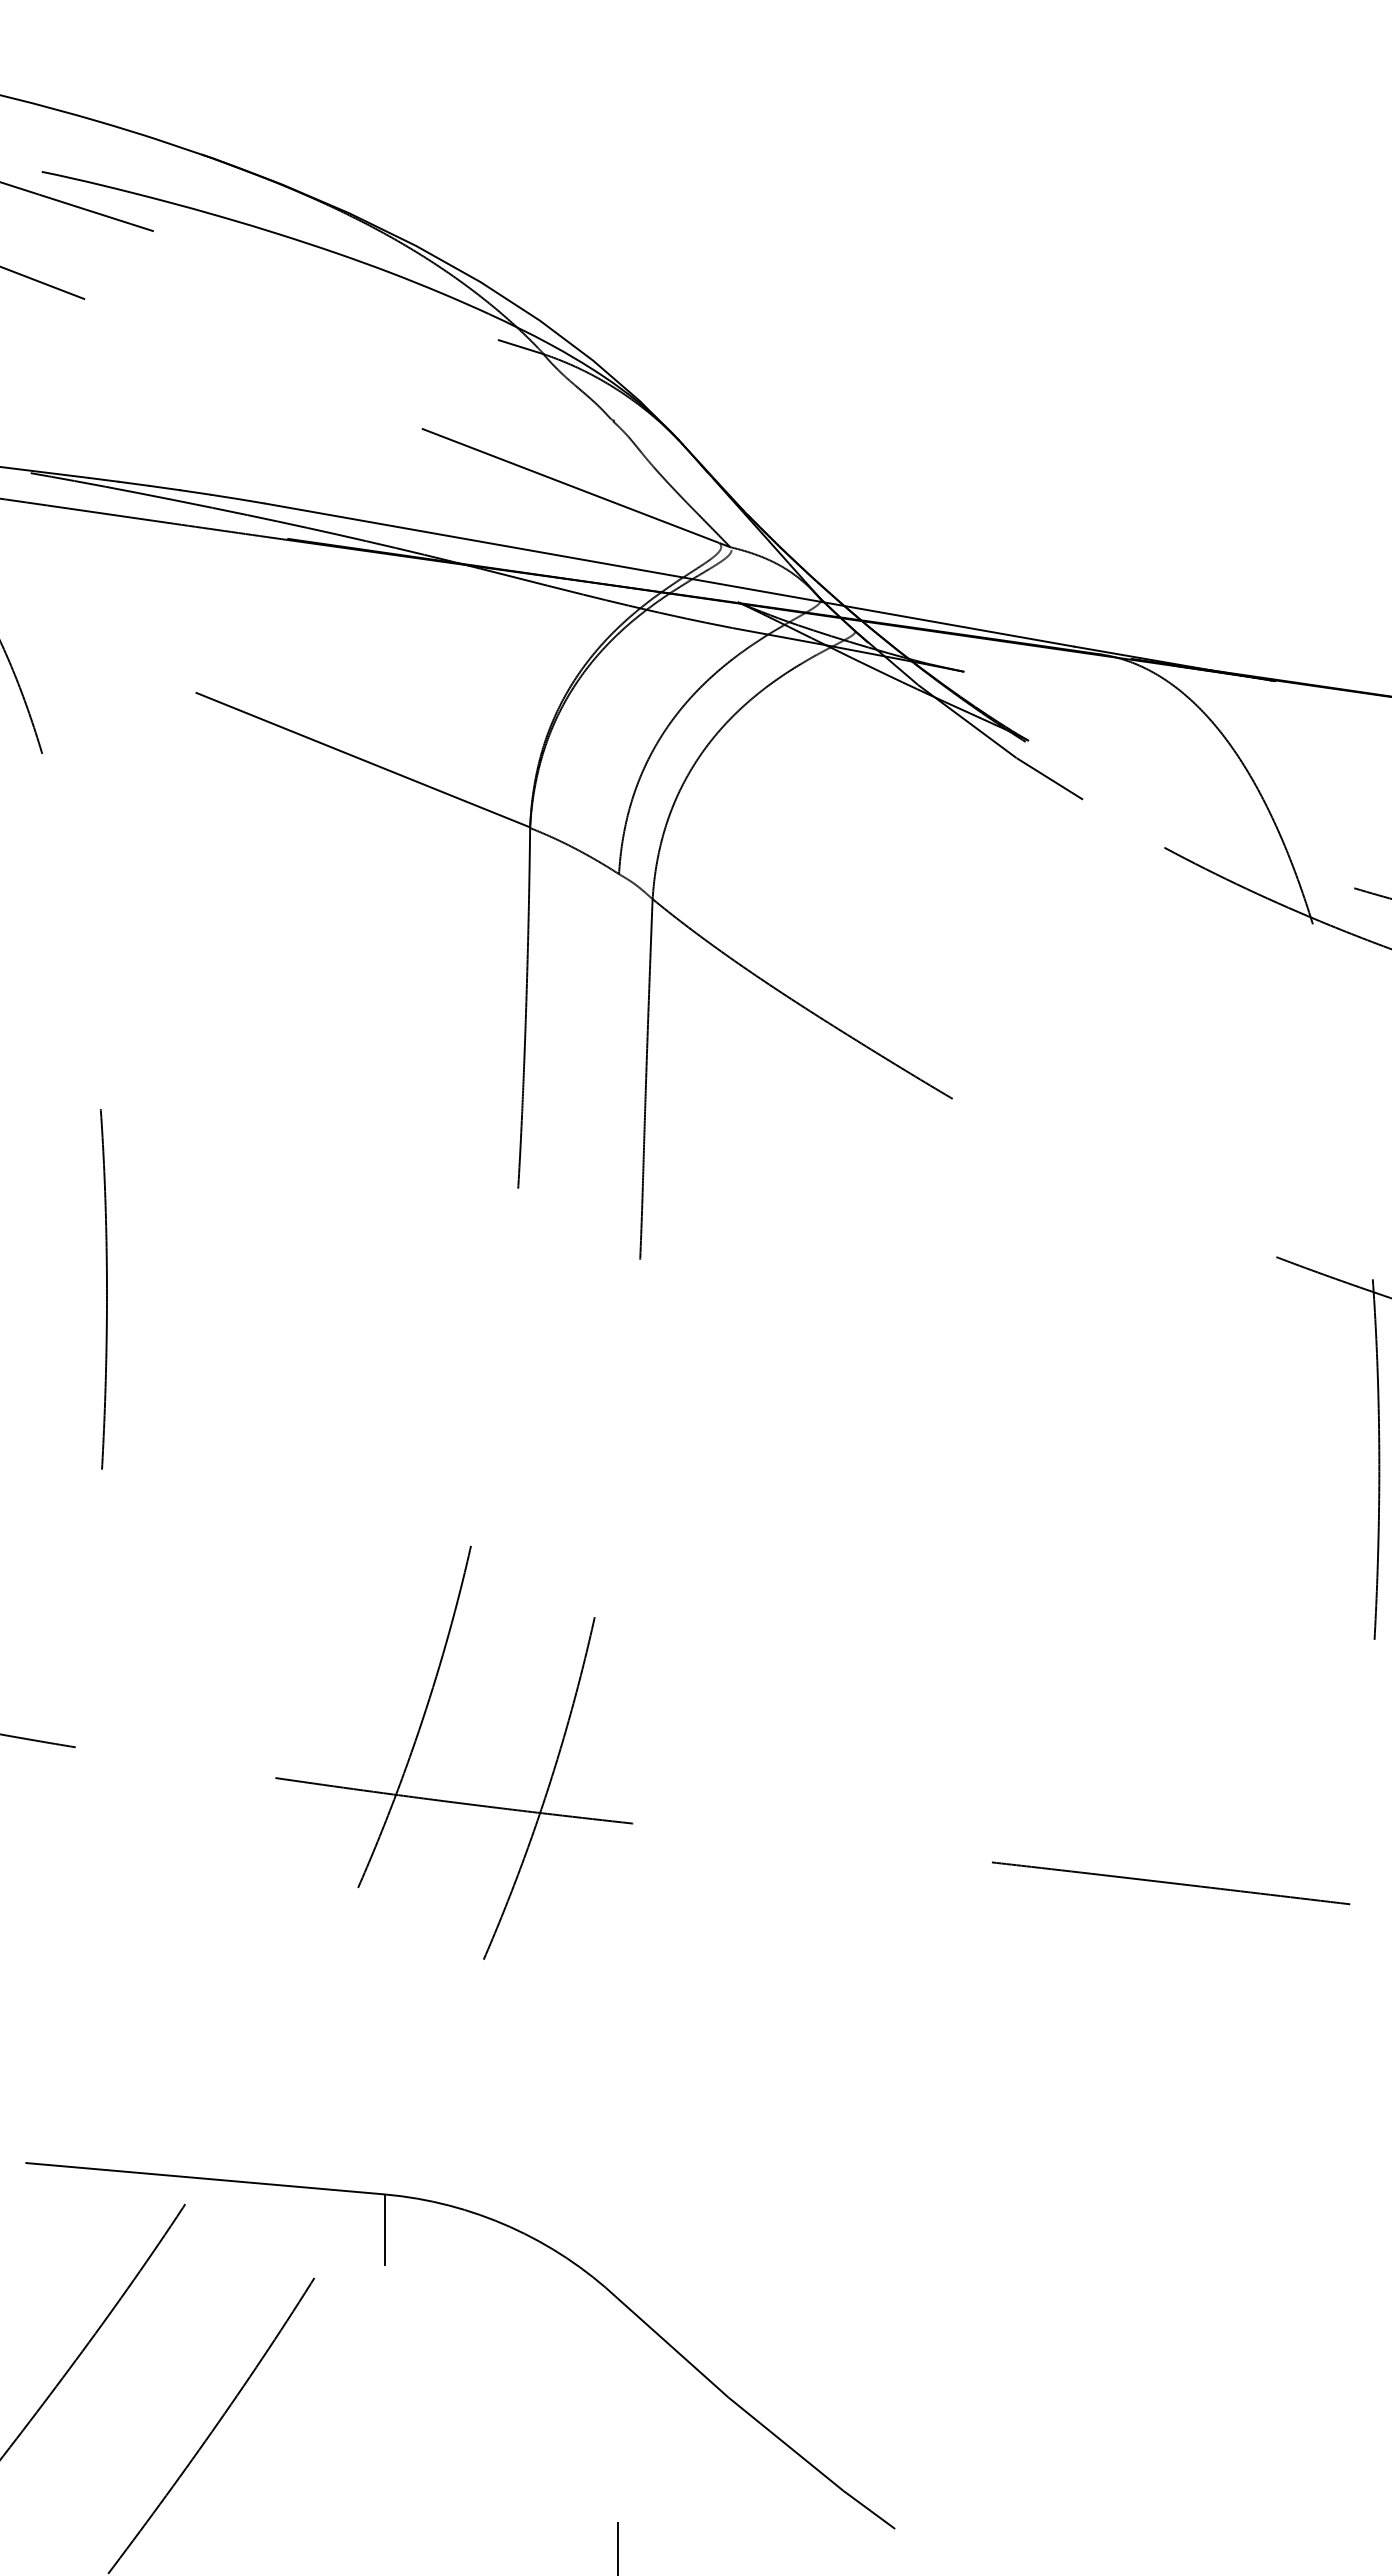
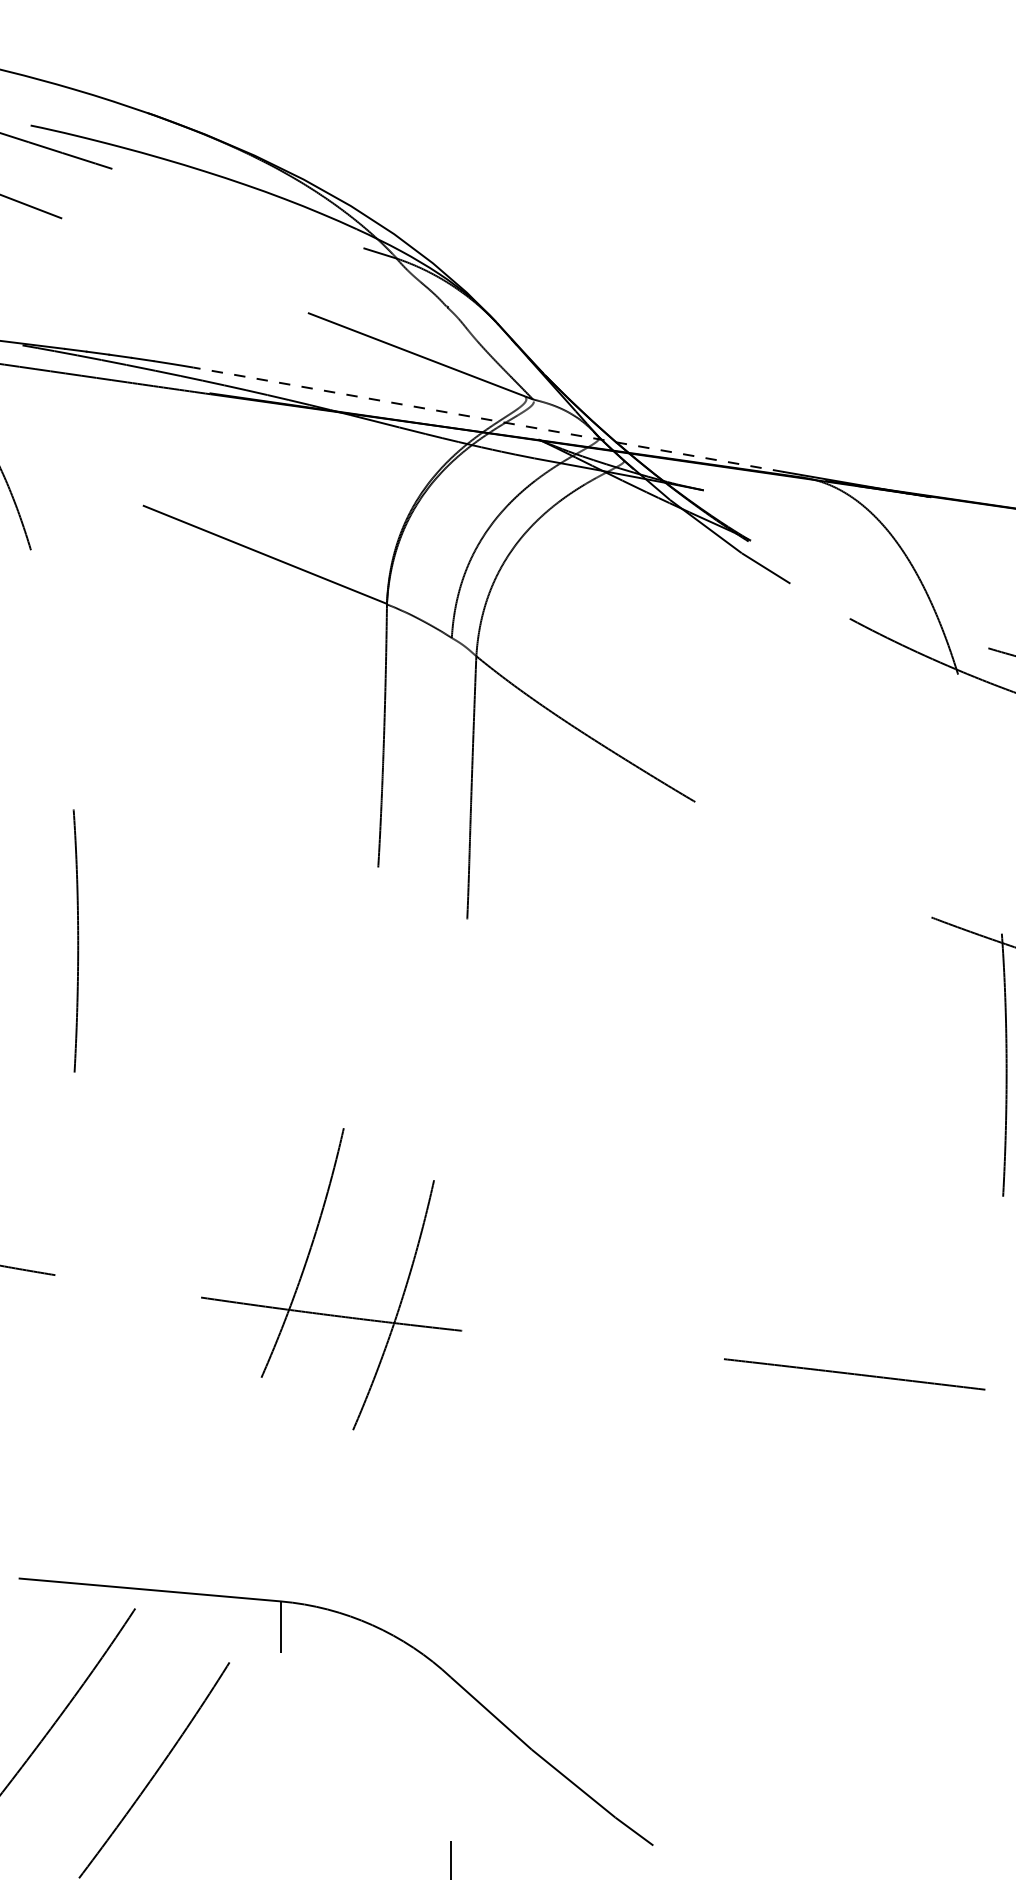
line: (669, 574) -> (488, 419), solid -> dashed

